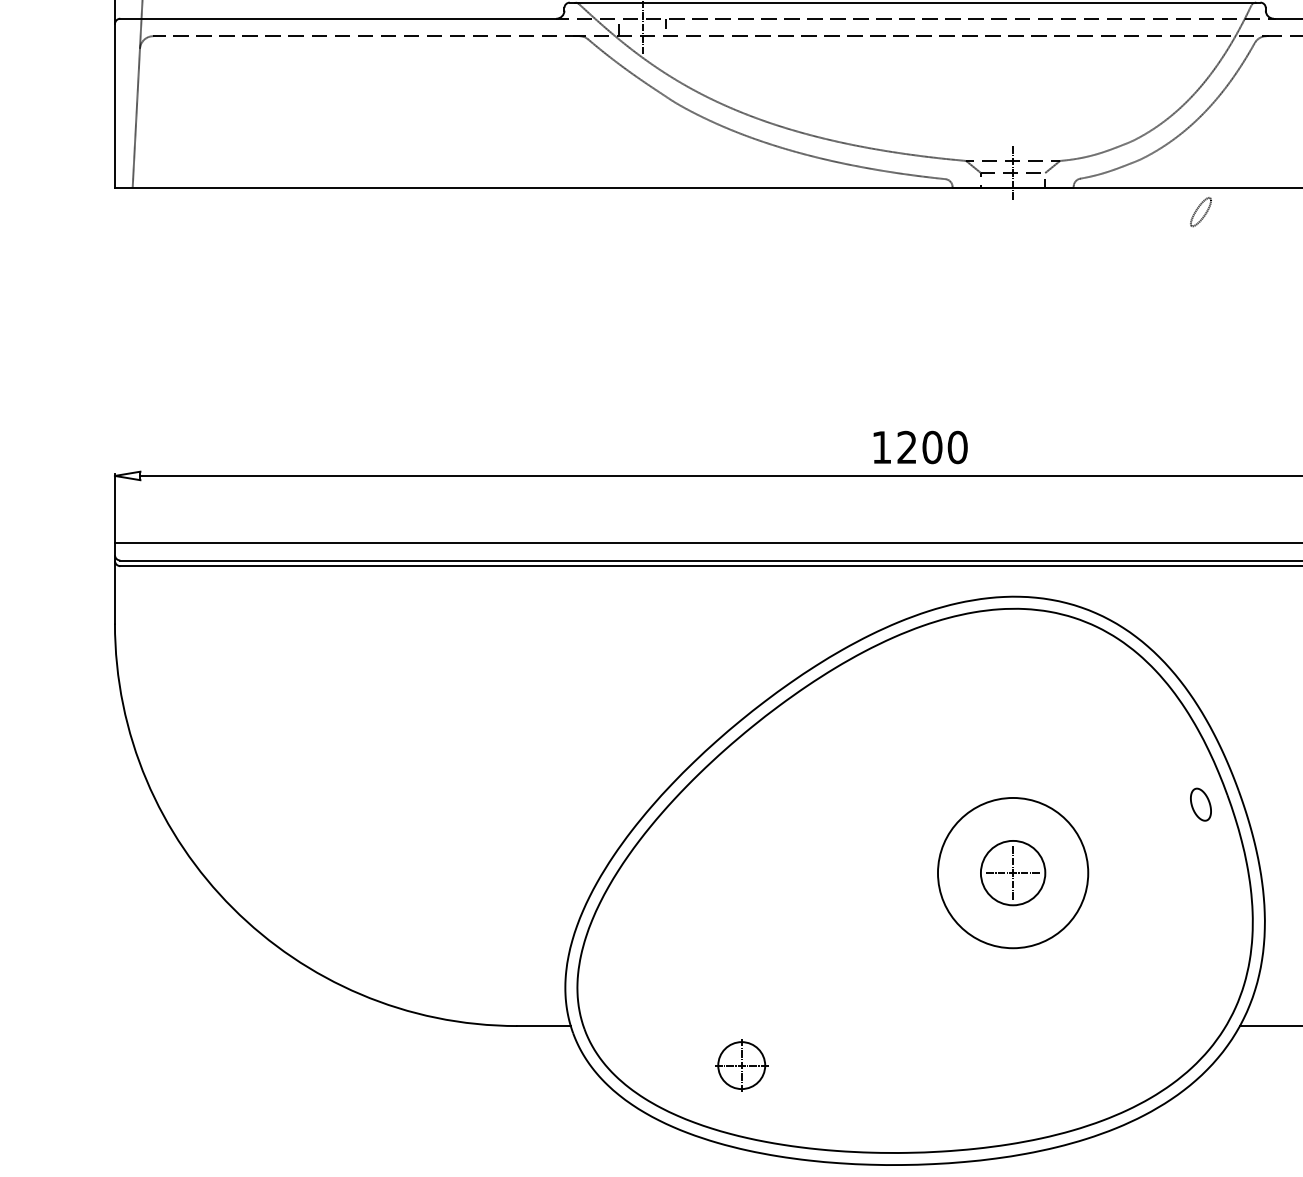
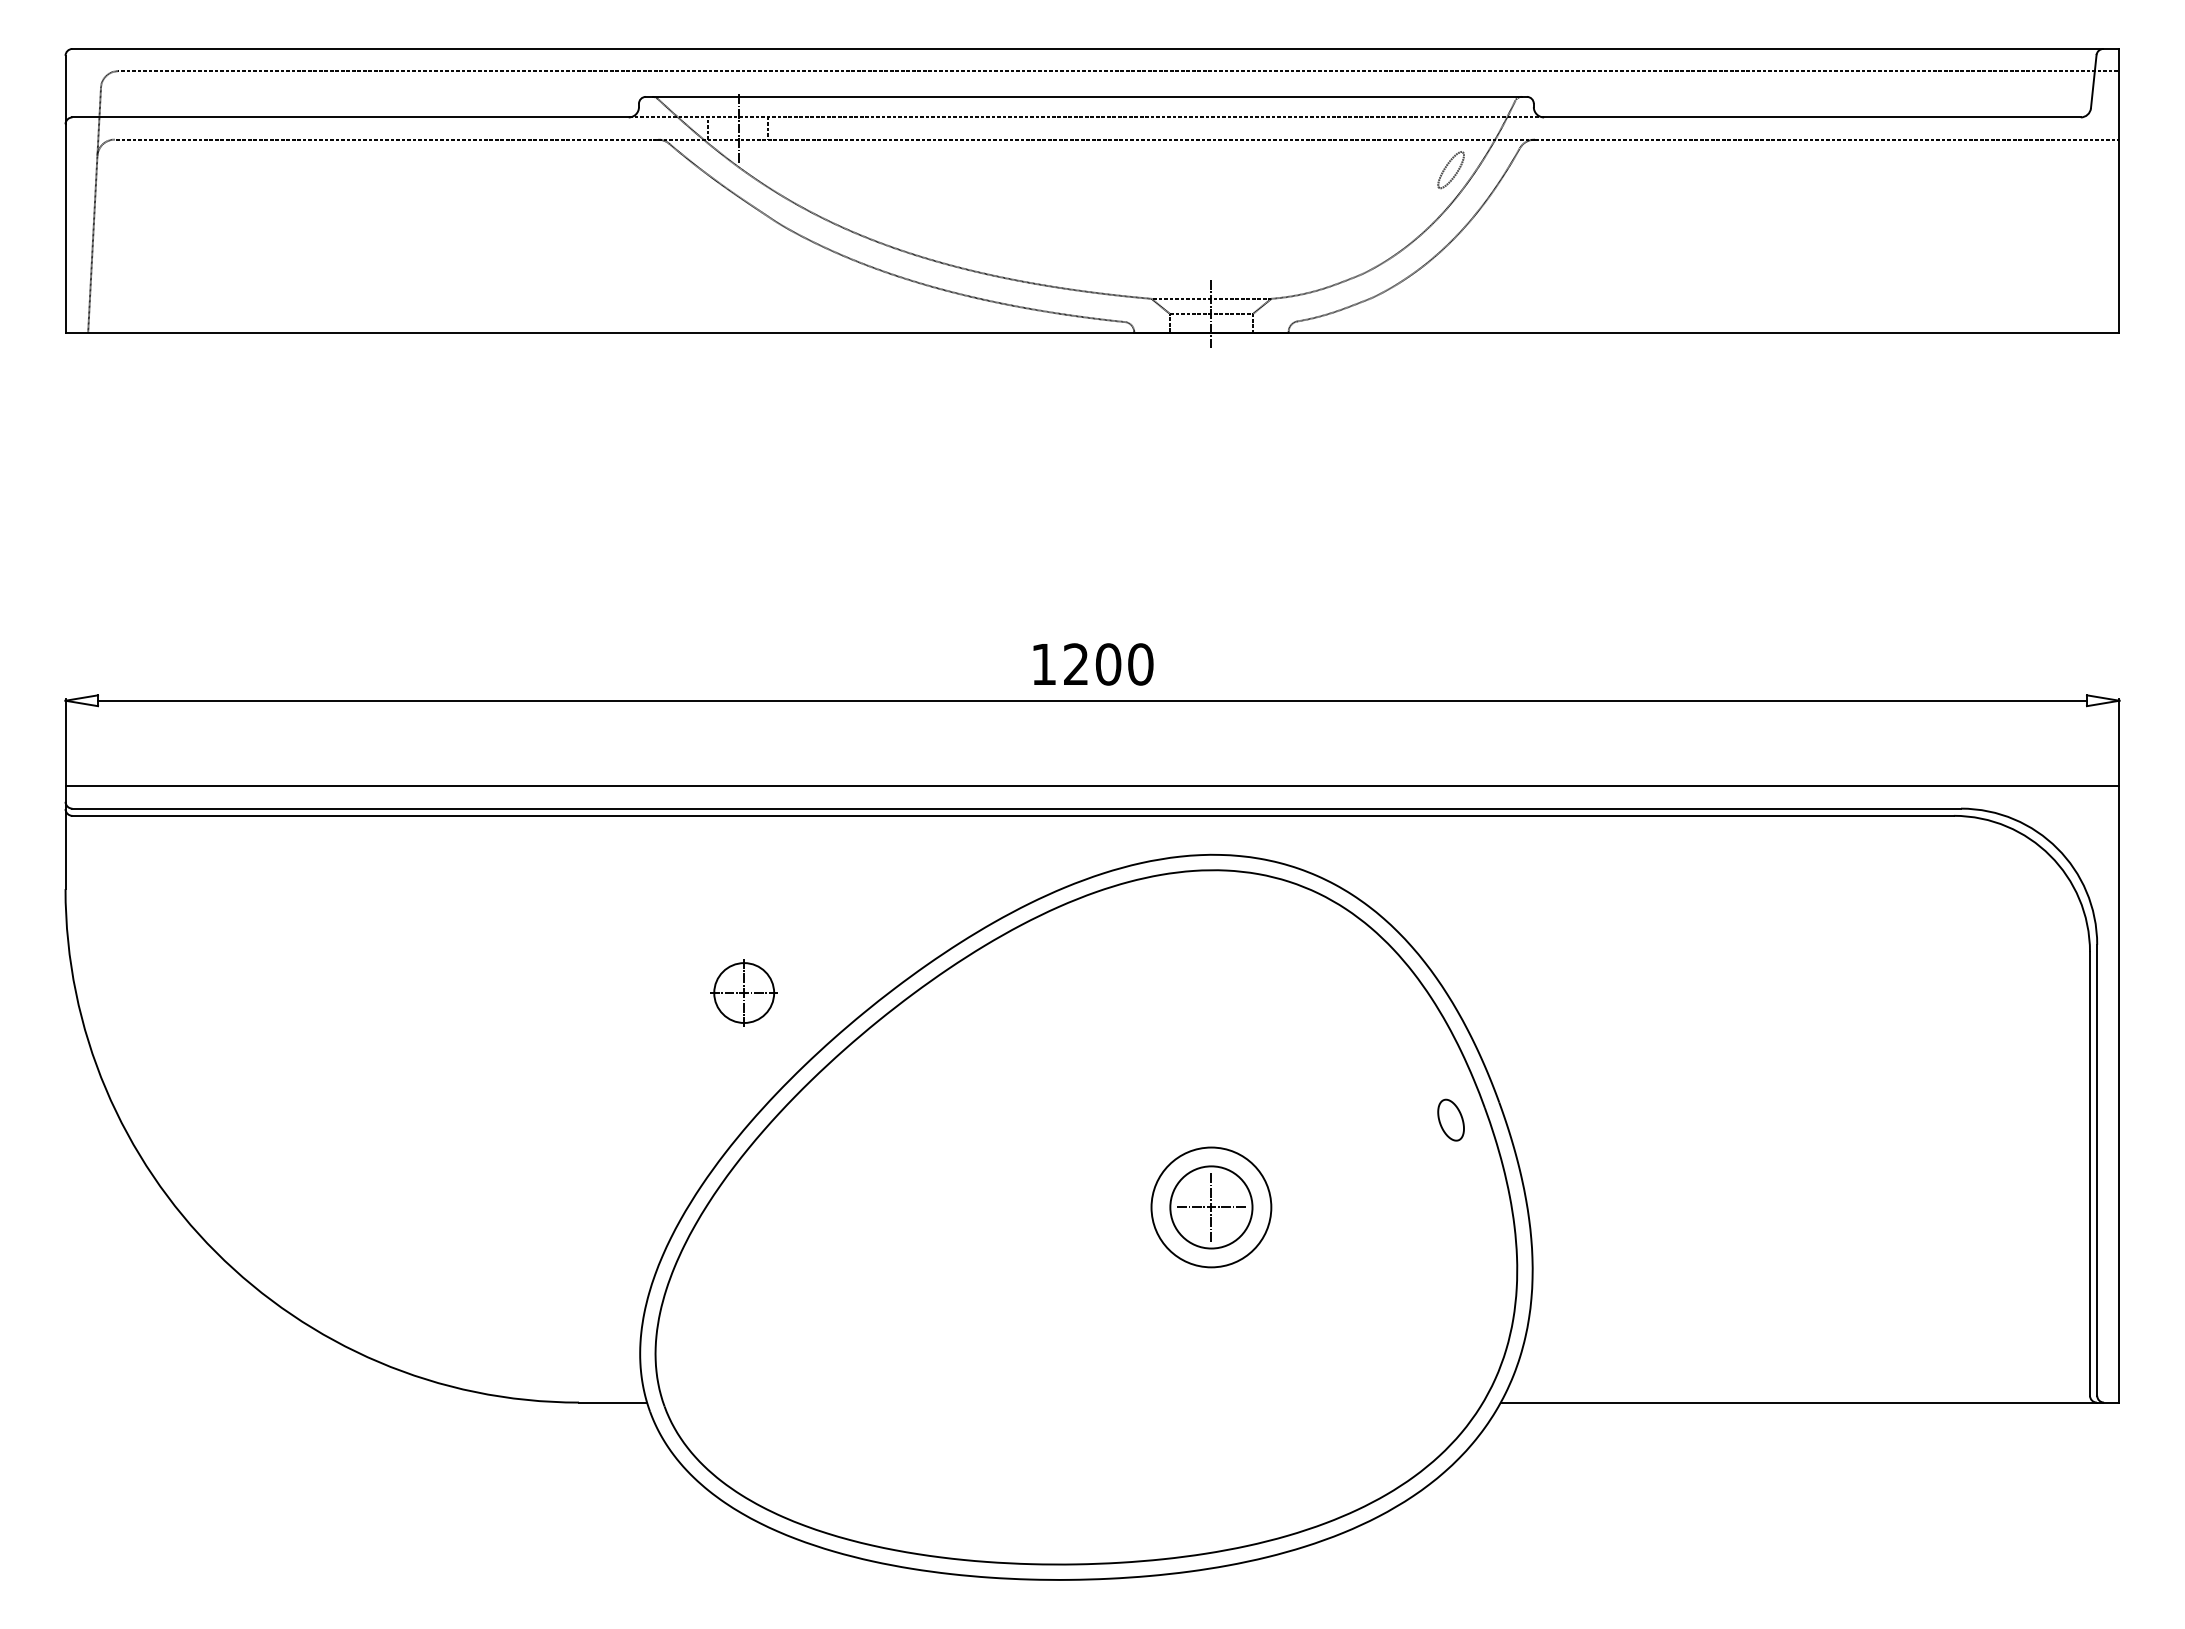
part: (1200, 212) -> (1450, 170), moved
circle: (1013, 873) -> (1211, 1207), size x0.62
part: (741, 1065) -> (743, 992), moved

